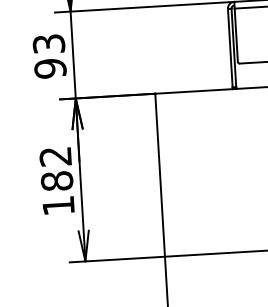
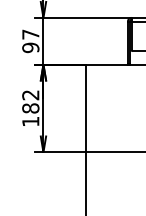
text: (48, 43) -> (30, 34), 93 -> 97

